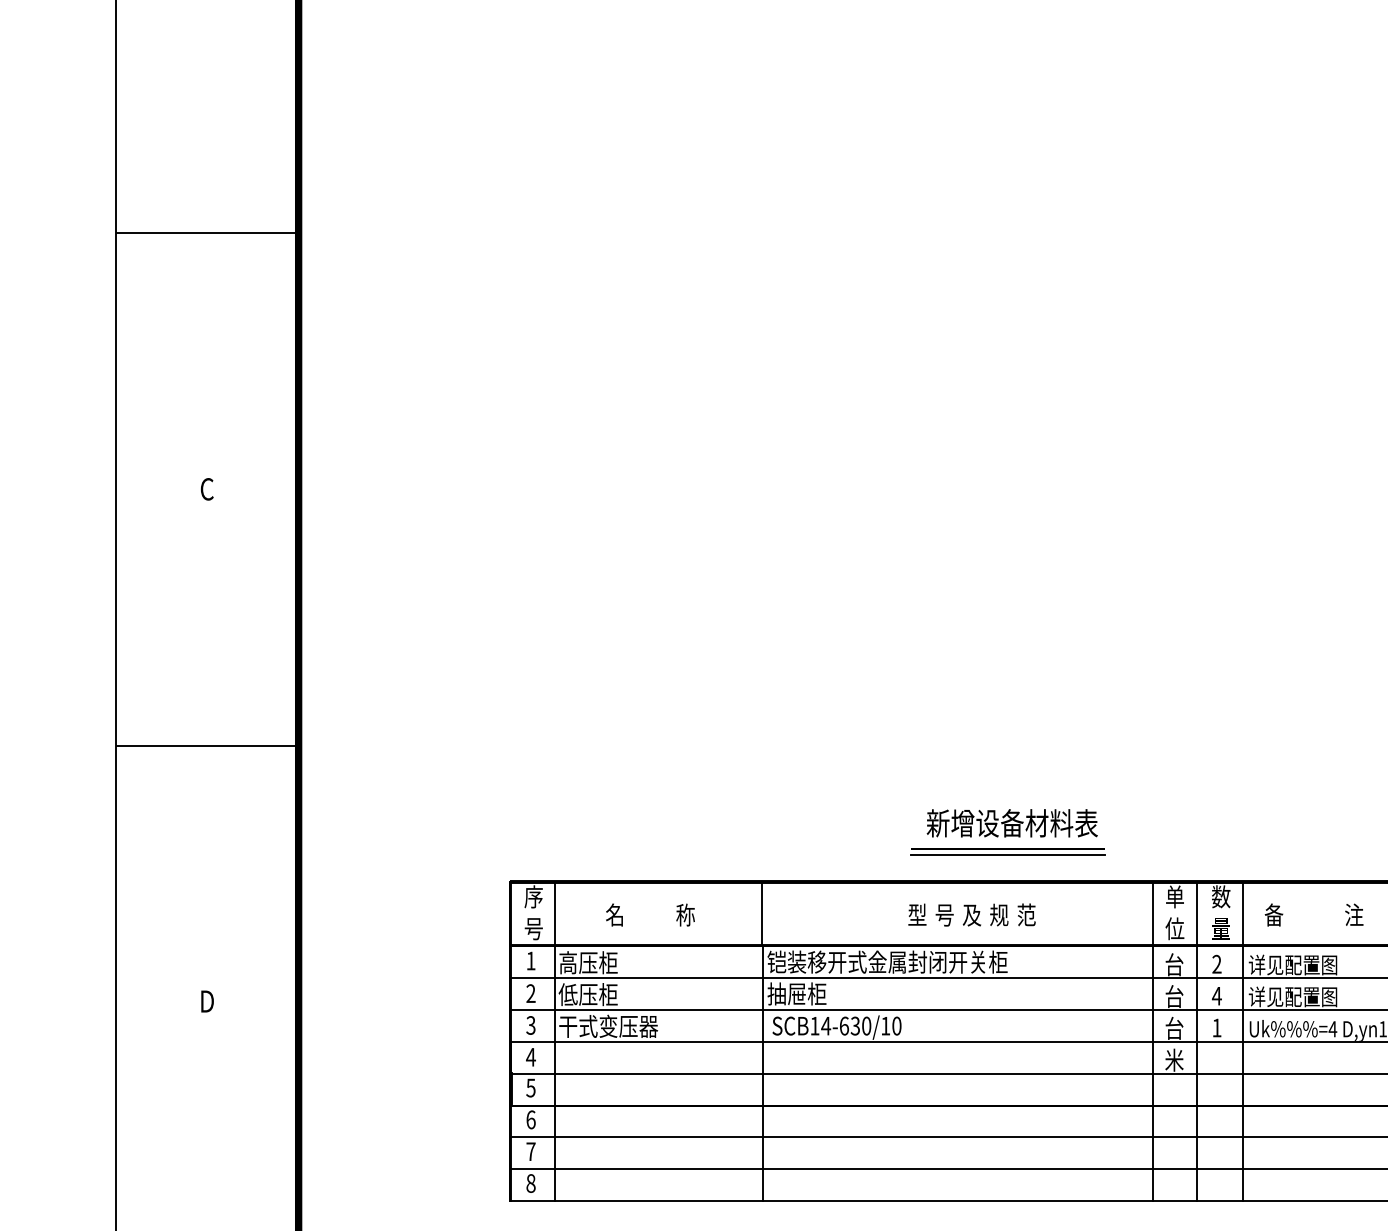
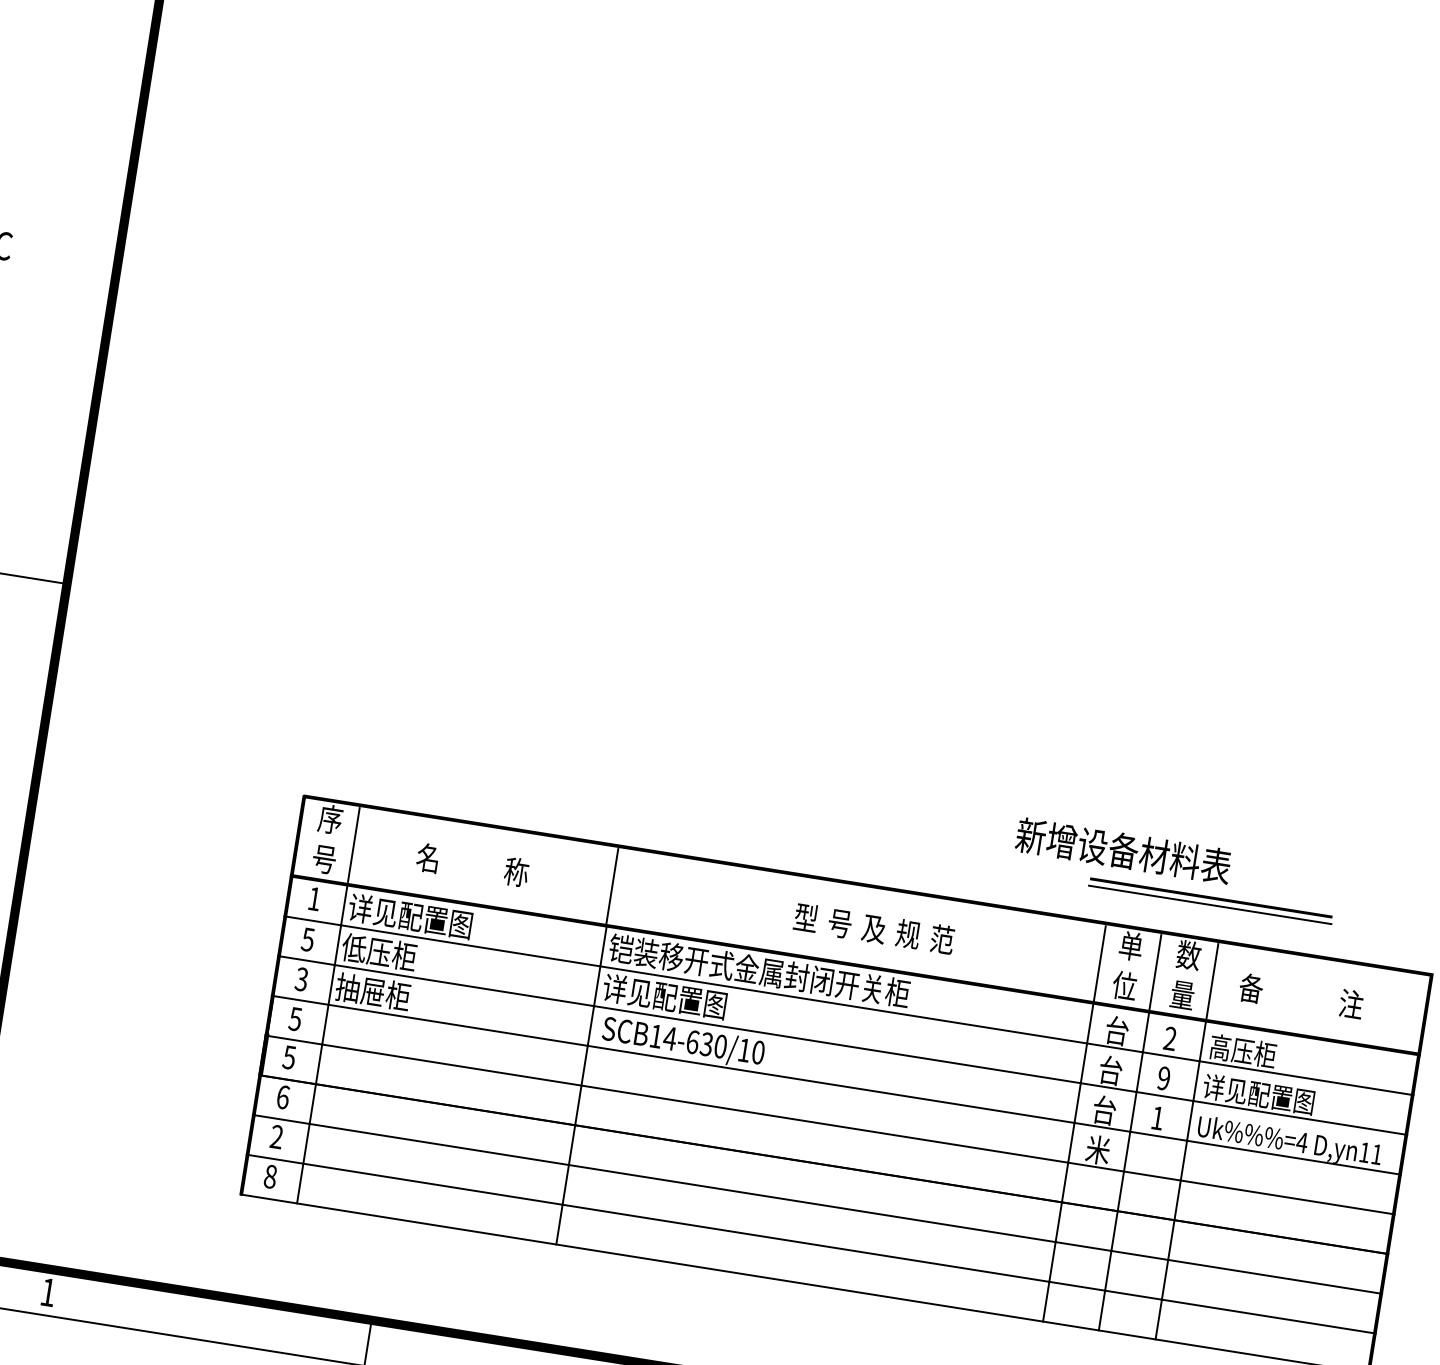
text: (1011, 823) -> (1122, 850), moved
part: (1007, 851) -> (1210, 900), moved
text: (608, 962) -> (410, 916), 高压柜 -> 详见配置图
text: (1292, 964) -> (1264, 1053), 详见配置图 -> 高压柜
text: (530, 993) -> (307, 939), 2 -> 5
text: (816, 993) -> (664, 995), 抽屉柜 -> 详见配置图
text: (1216, 995) -> (1163, 1077), 4 -> 9
text: (608, 1025) -> (398, 994), 干式变压器 -> 抽屉柜
text: (530, 1057) -> (294, 1019), 4 -> 5
text: (530, 1151) -> (276, 1136), 7 -> 2

